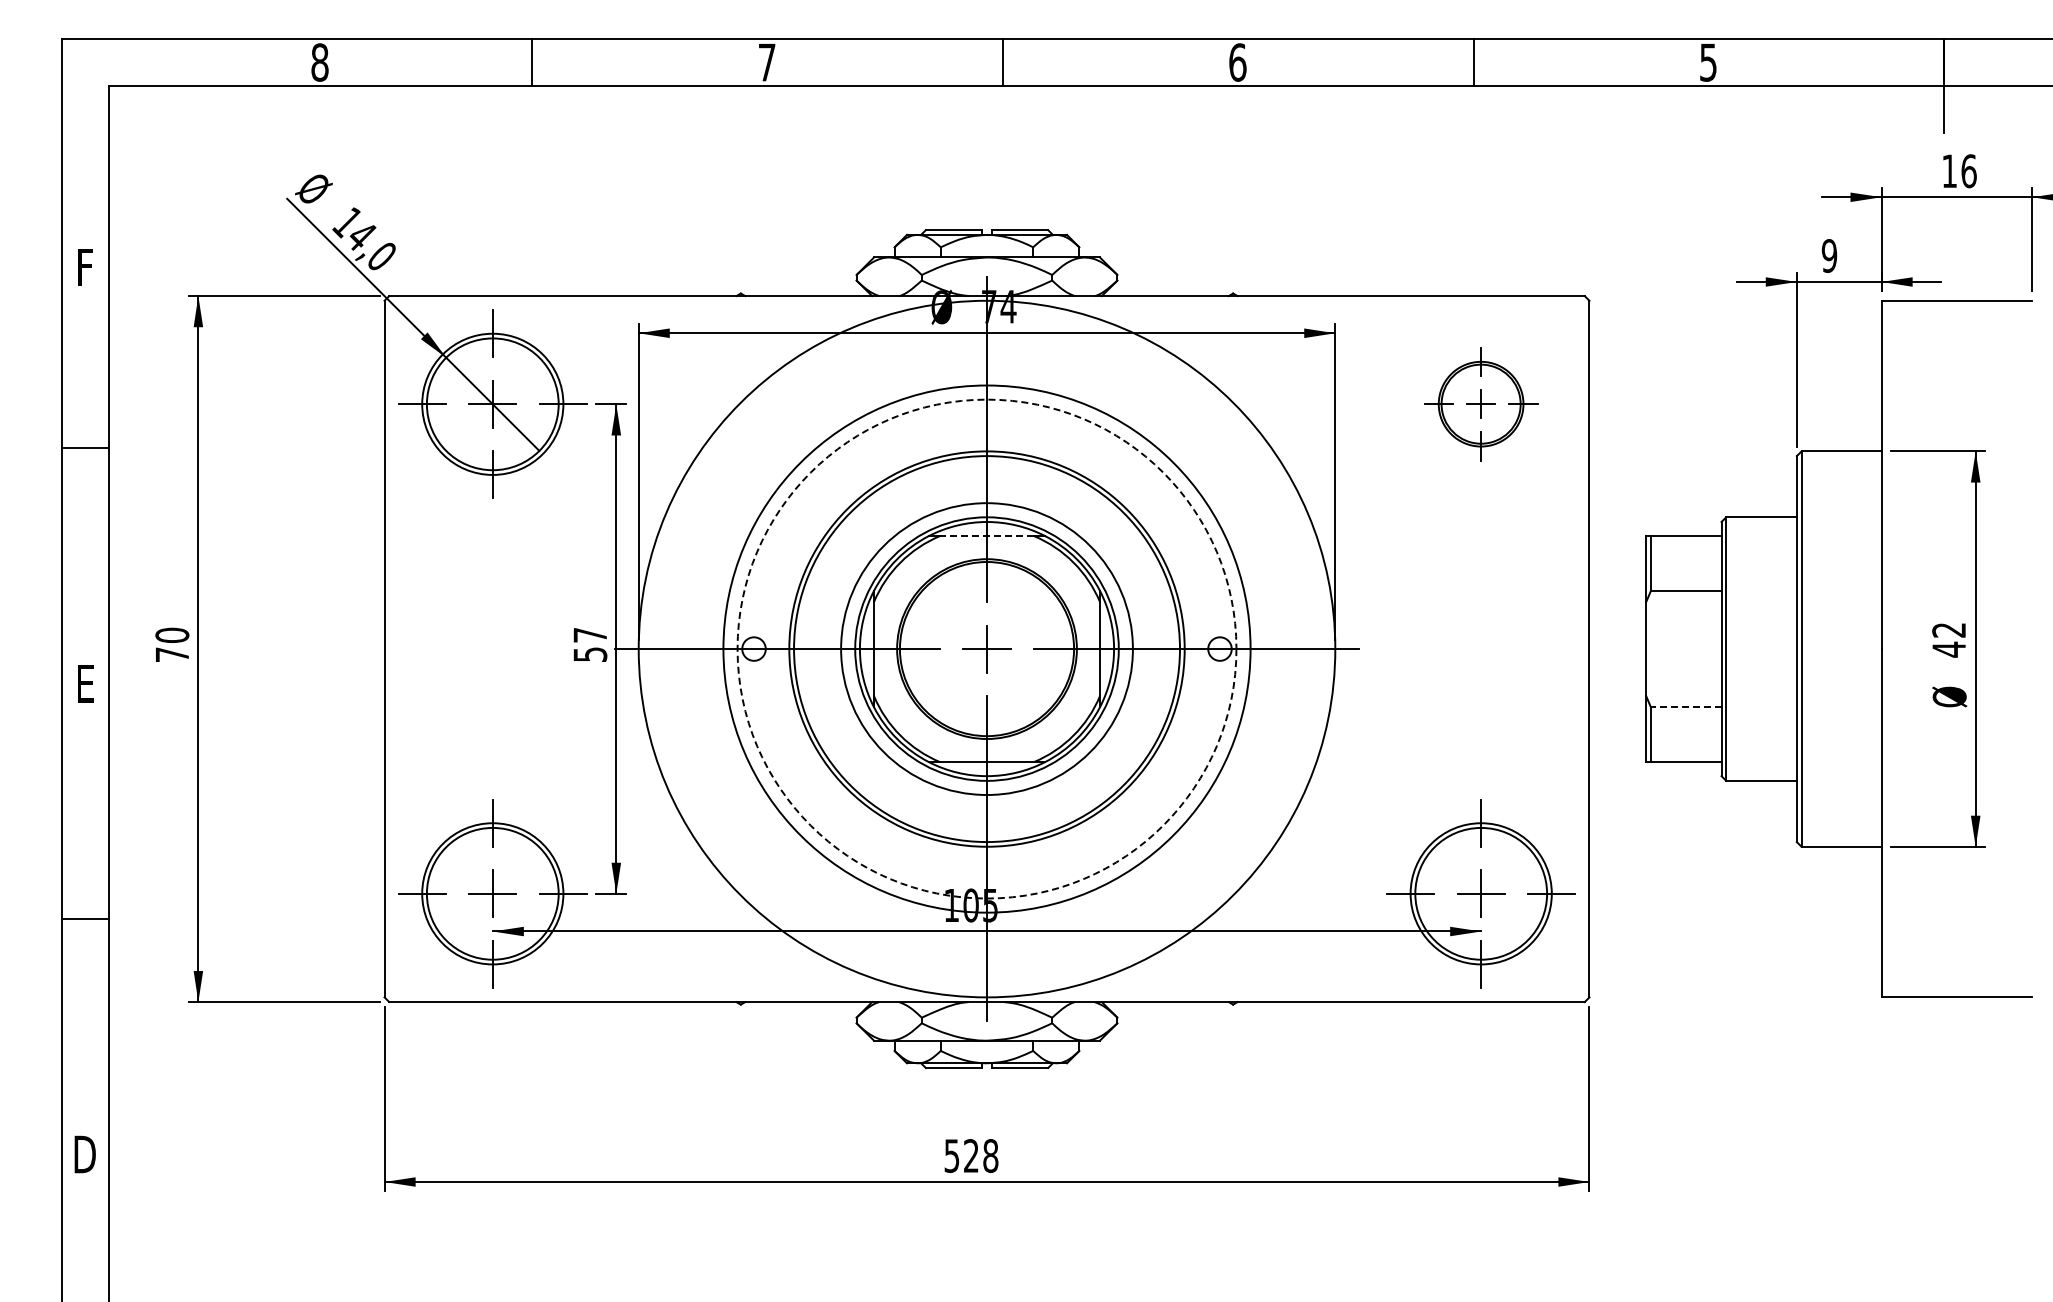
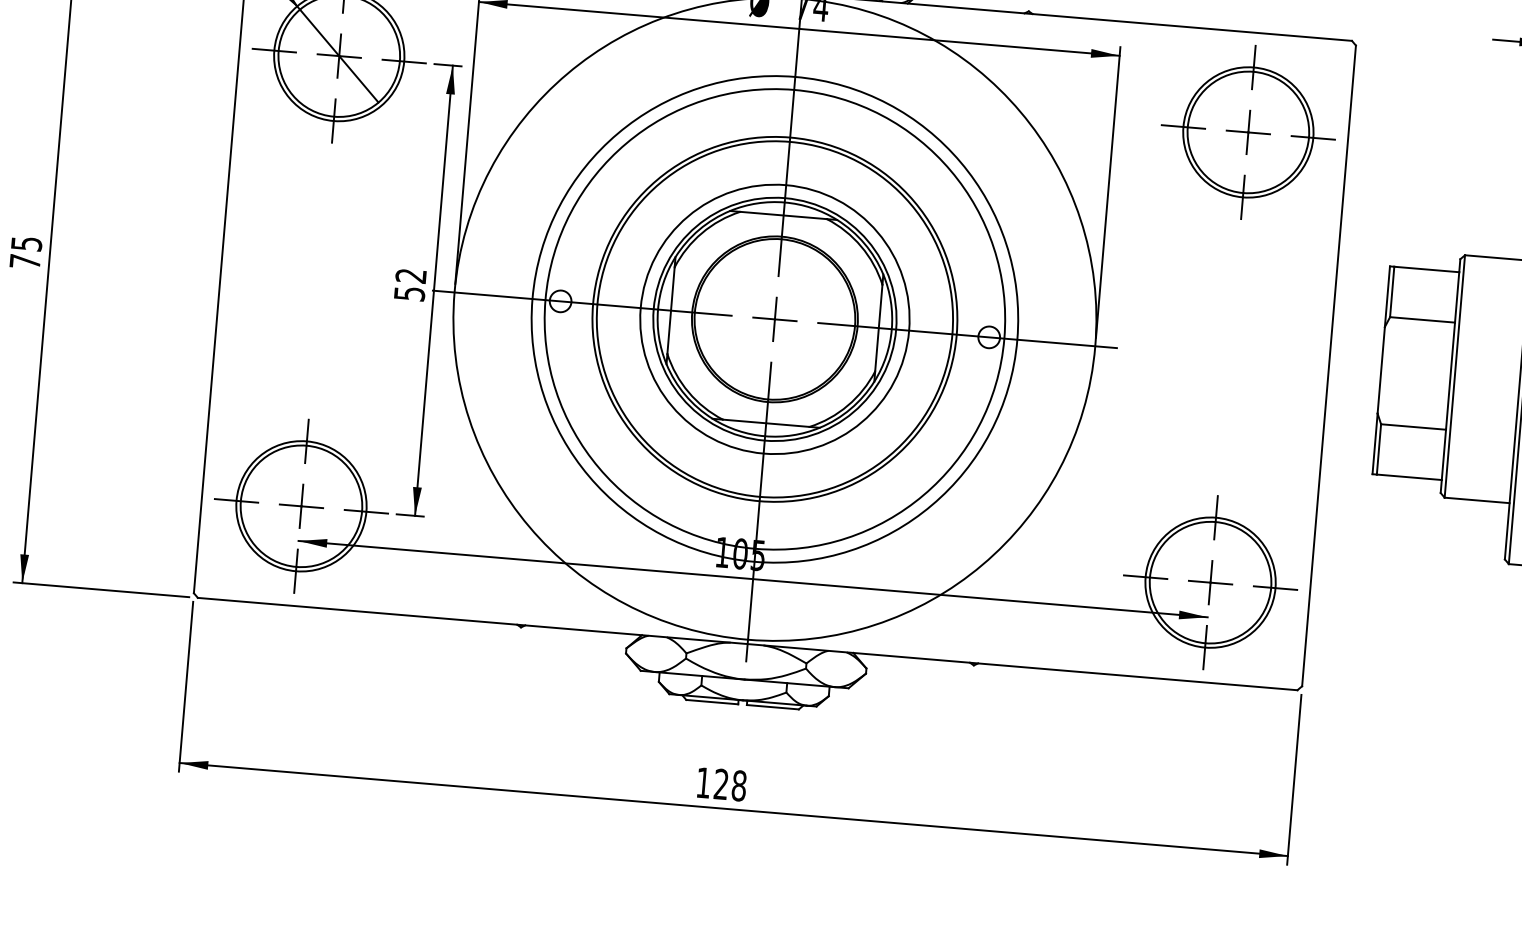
part: (1480, 403) -> (1247, 131), size x1.67
line: (986, 536) -> (783, 215), dashed -> solid
text: (172, 635) -> (26, 243), 70 -> 75
text: (589, 635) -> (410, 276), 57 -> 52
circle: (986, 648) -> (774, 318), dashed -> solid
line: (1685, 707) -> (1412, 427), dashed -> solid
text: (951, 1156) -> (703, 783), 528 -> 128

